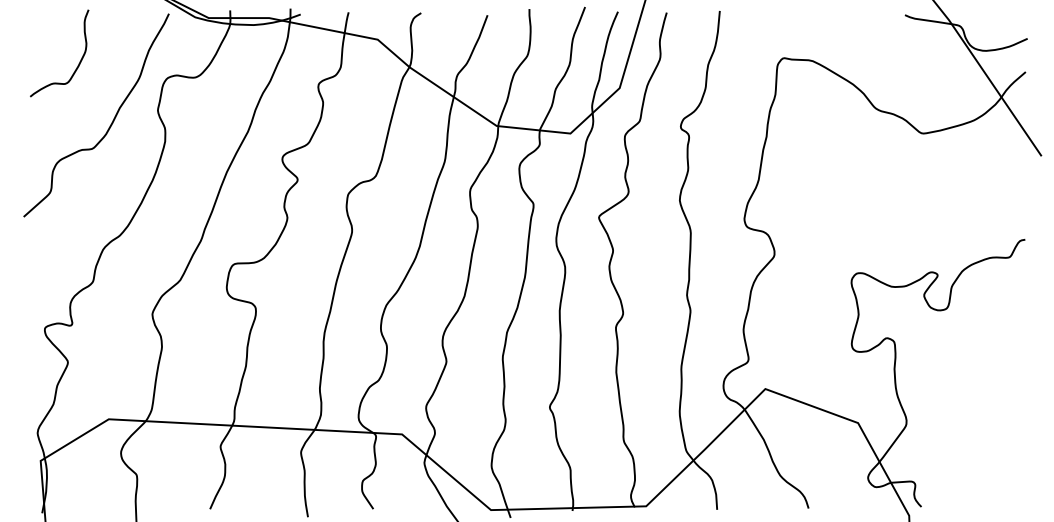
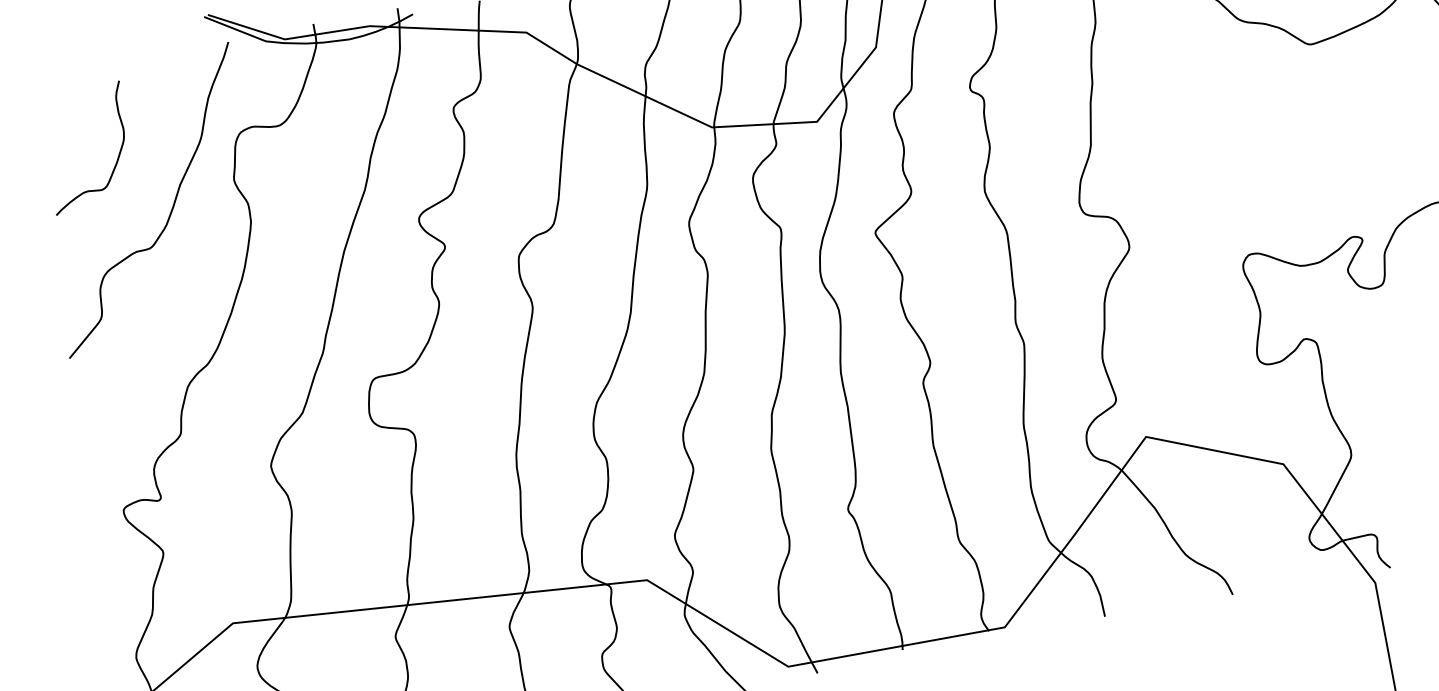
curve: (78, 63) -> (116, 158), moved

